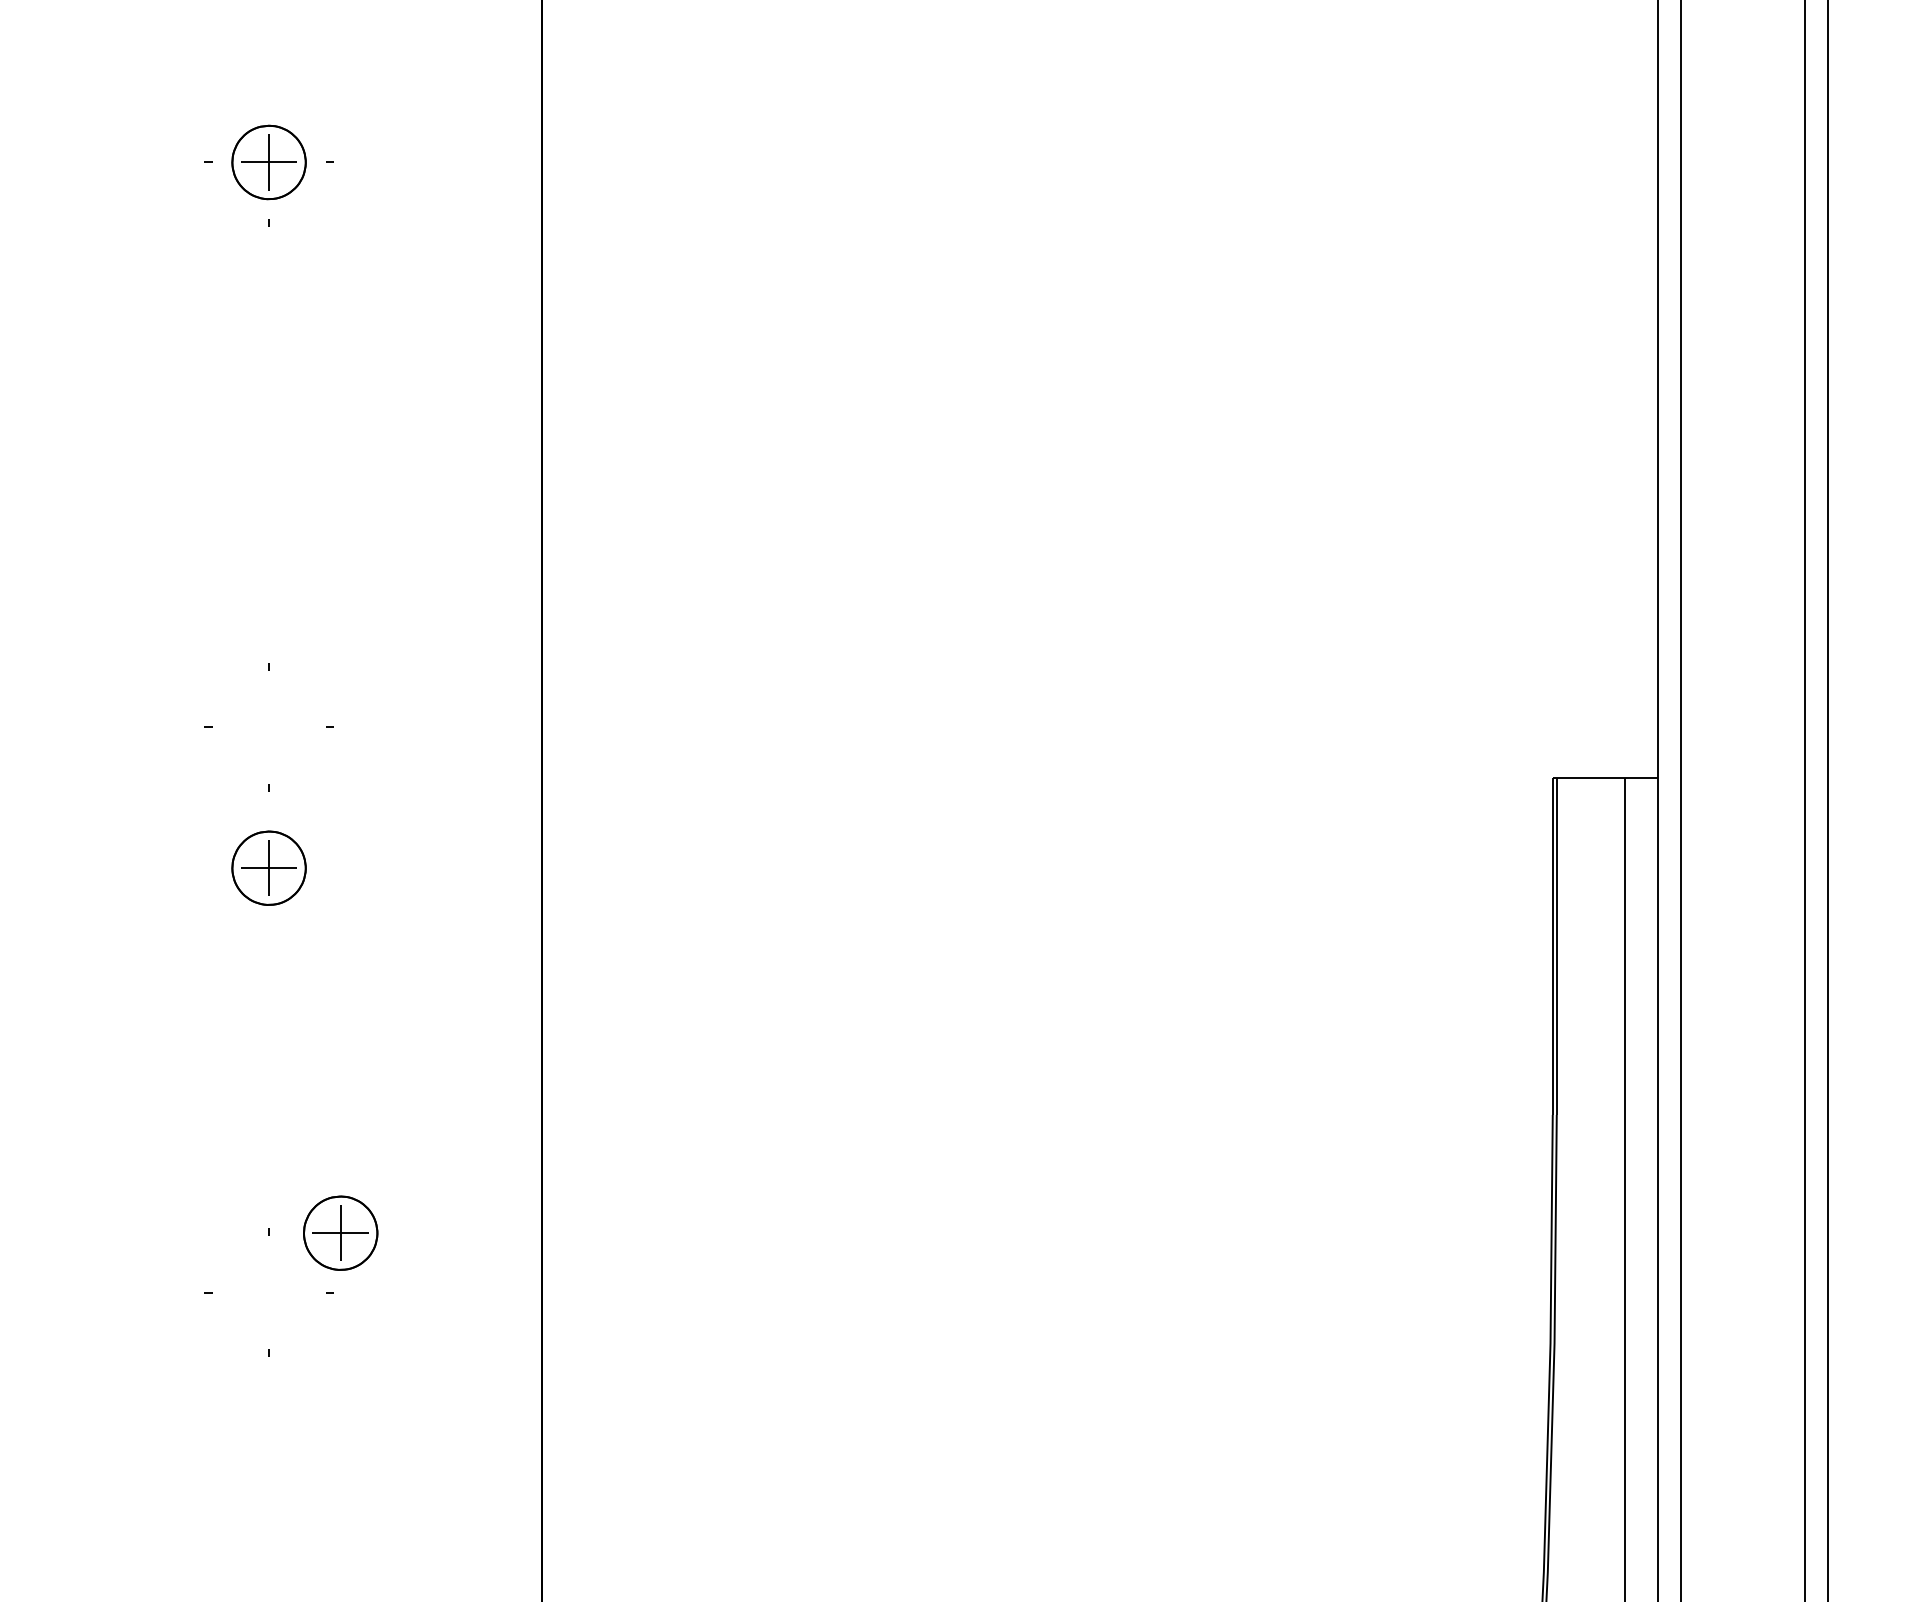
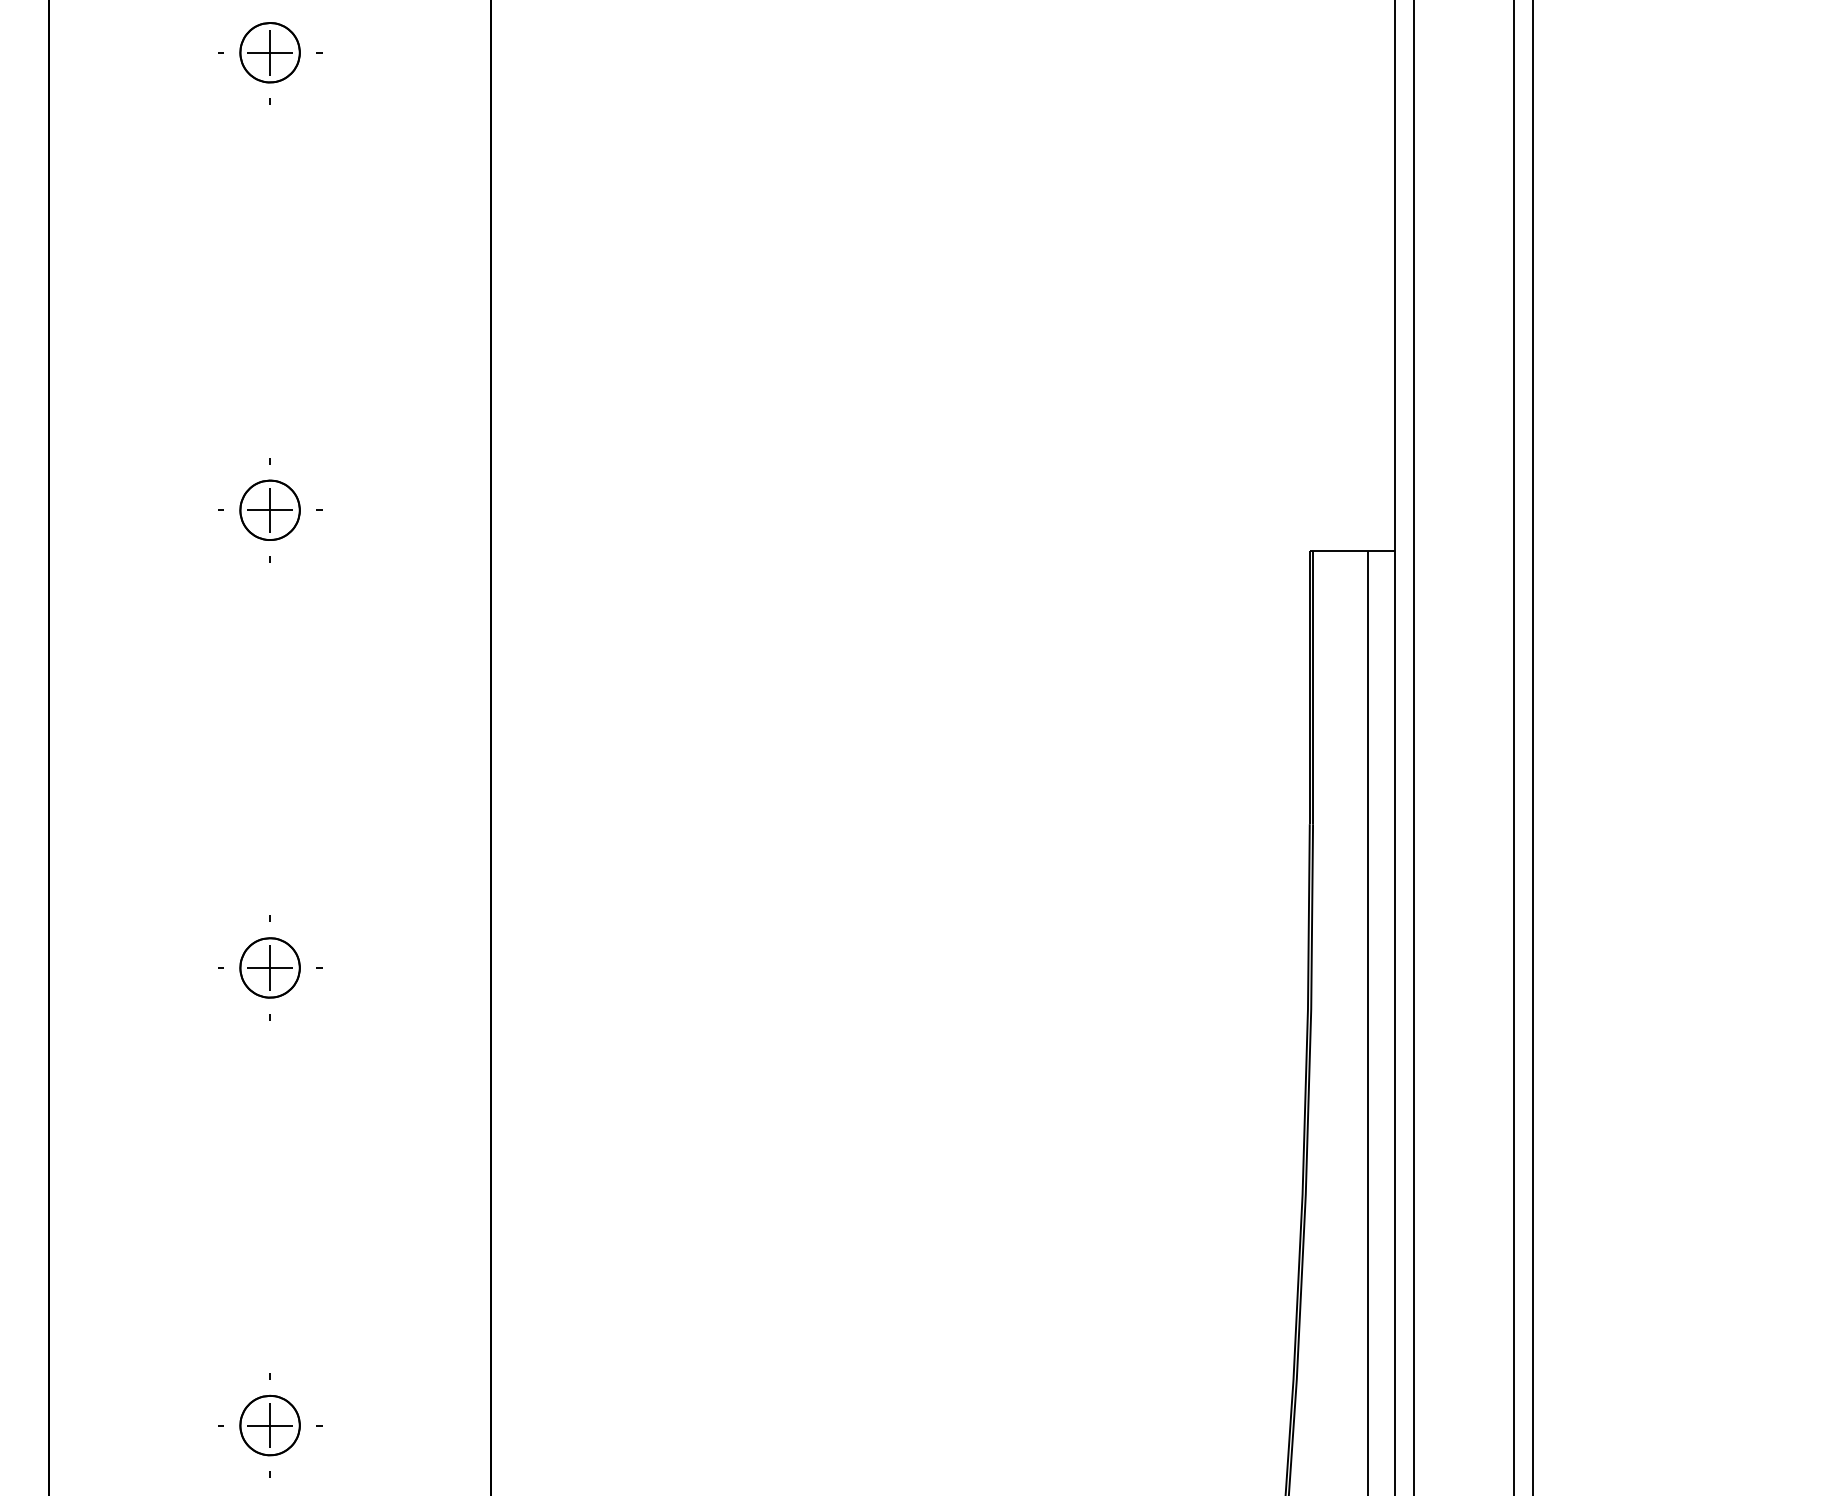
part: (268, 867) -> (269, 509), moved
part: (339, 1232) -> (269, 967), moved

